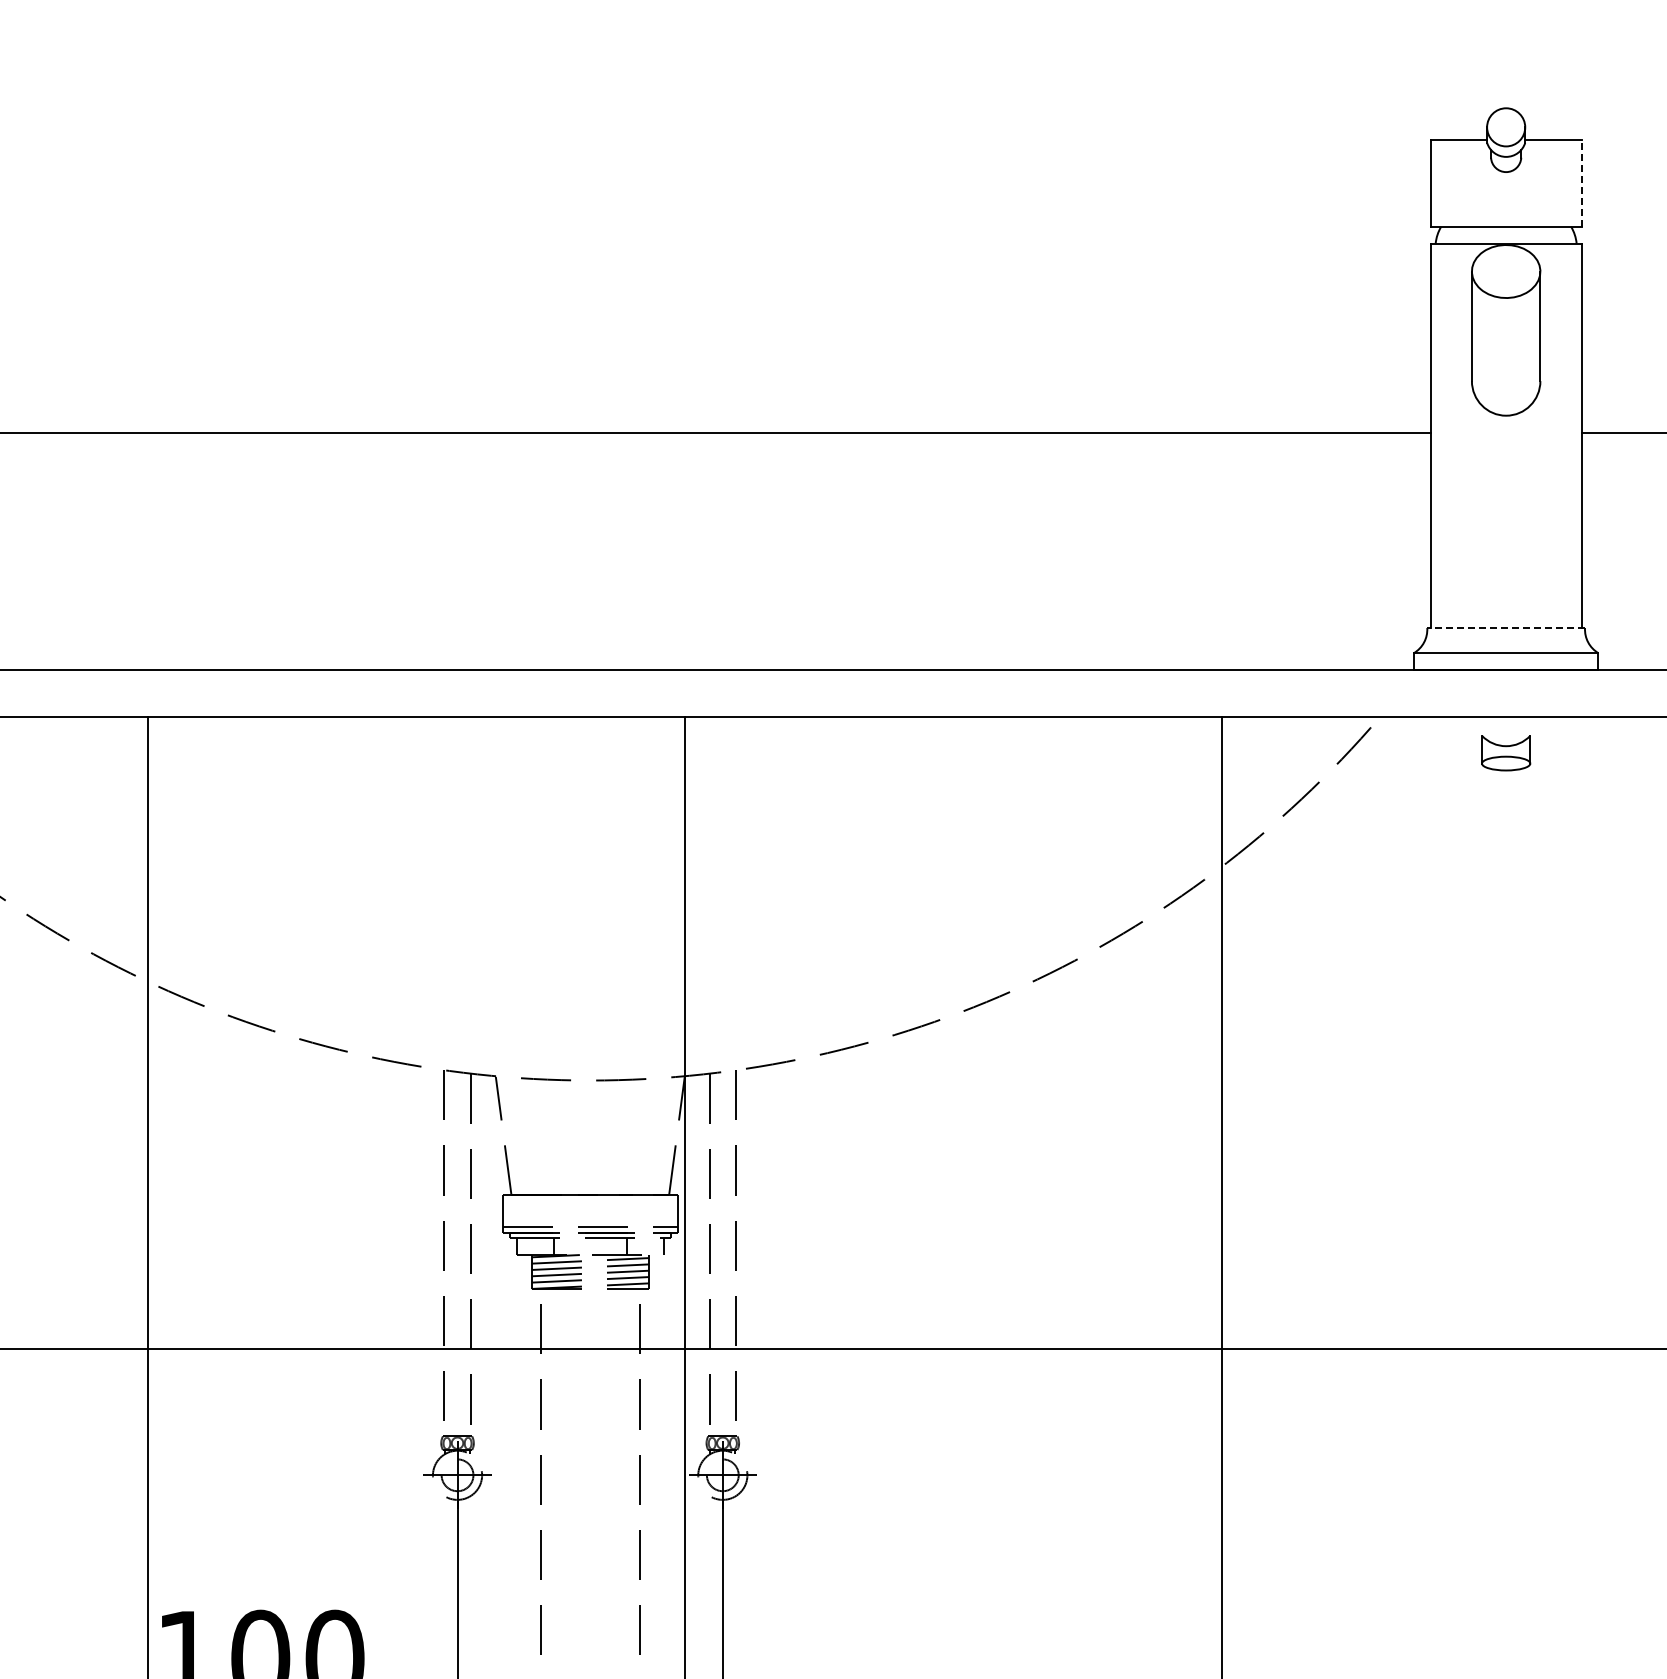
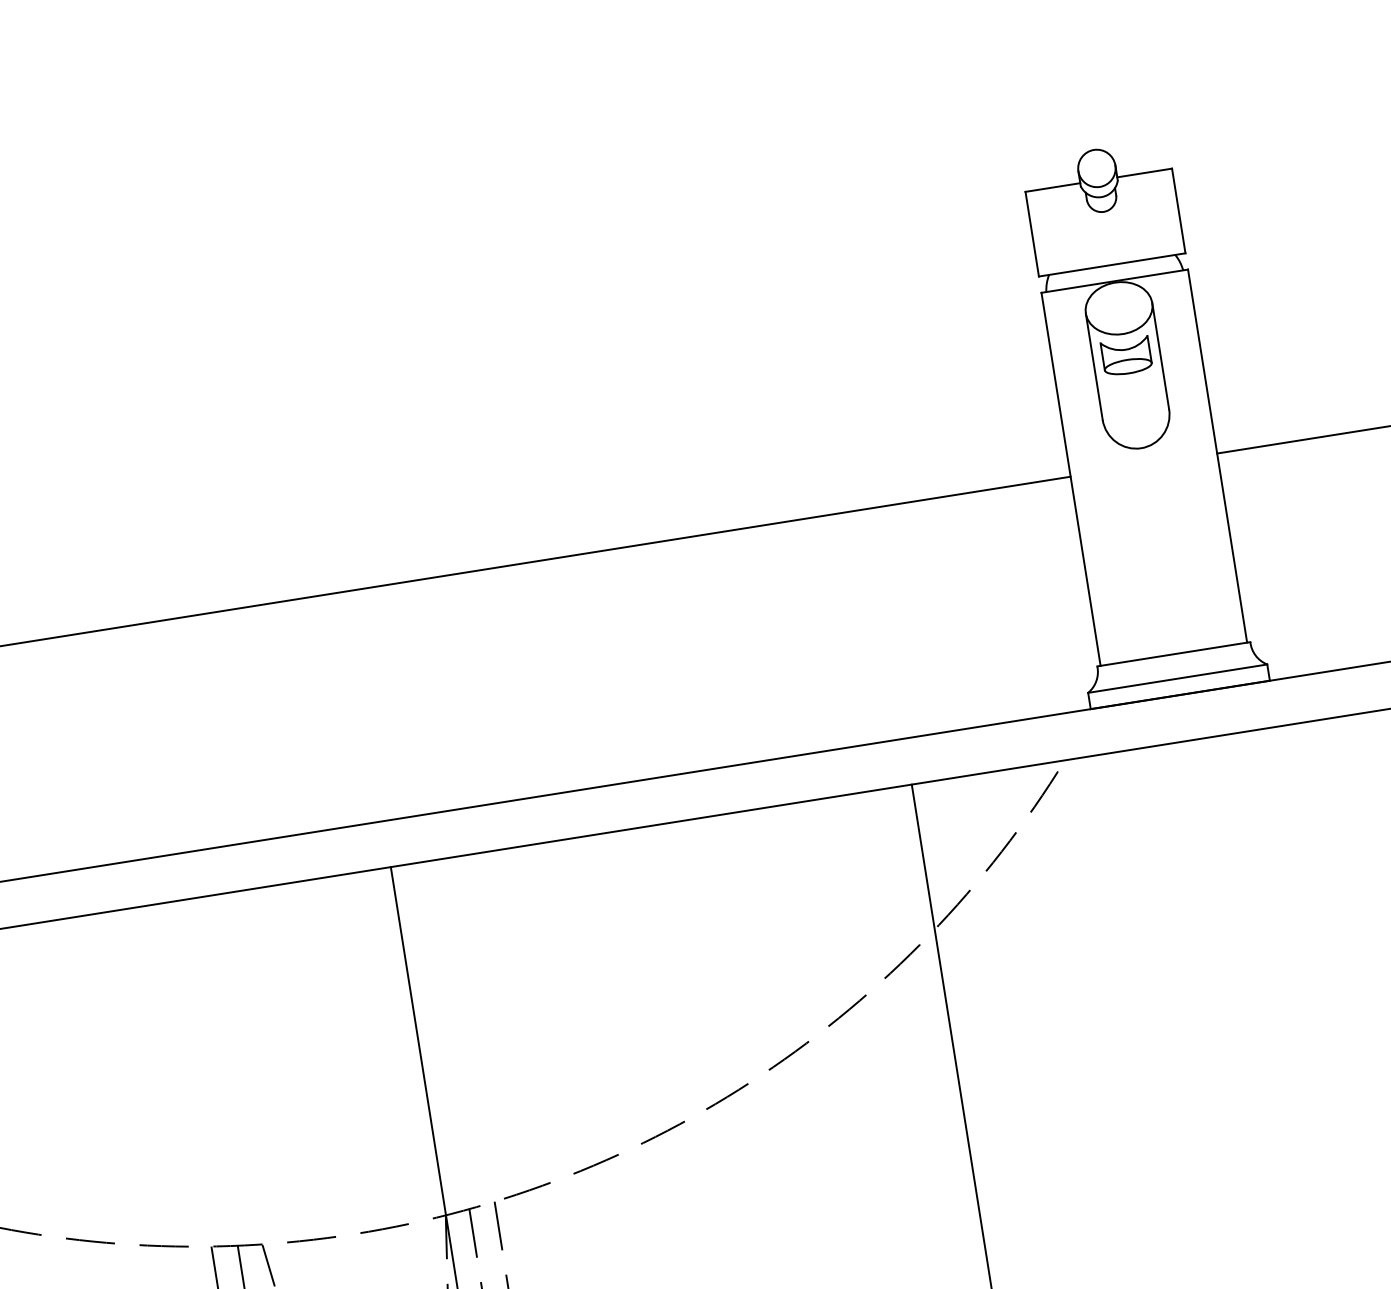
line: (1581, 183) -> (1178, 211), dashed -> solid
line: (1506, 628) -> (1174, 654), dashed -> solid
part: (1506, 753) -> (1127, 356), moved

